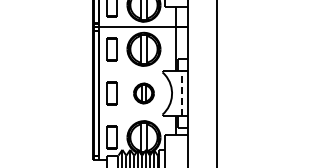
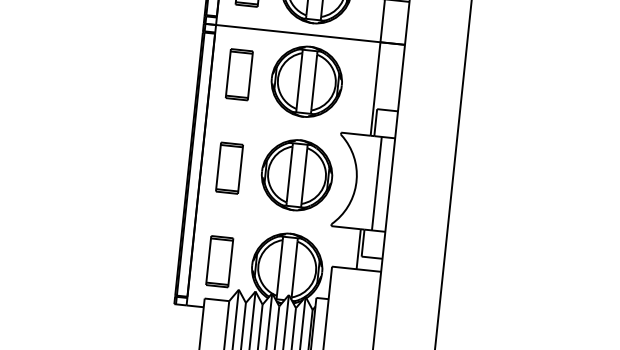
part: (143, 93) -> (296, 175), size x1.67
line: (181, 93) -> (376, 183), dashed -> solid

